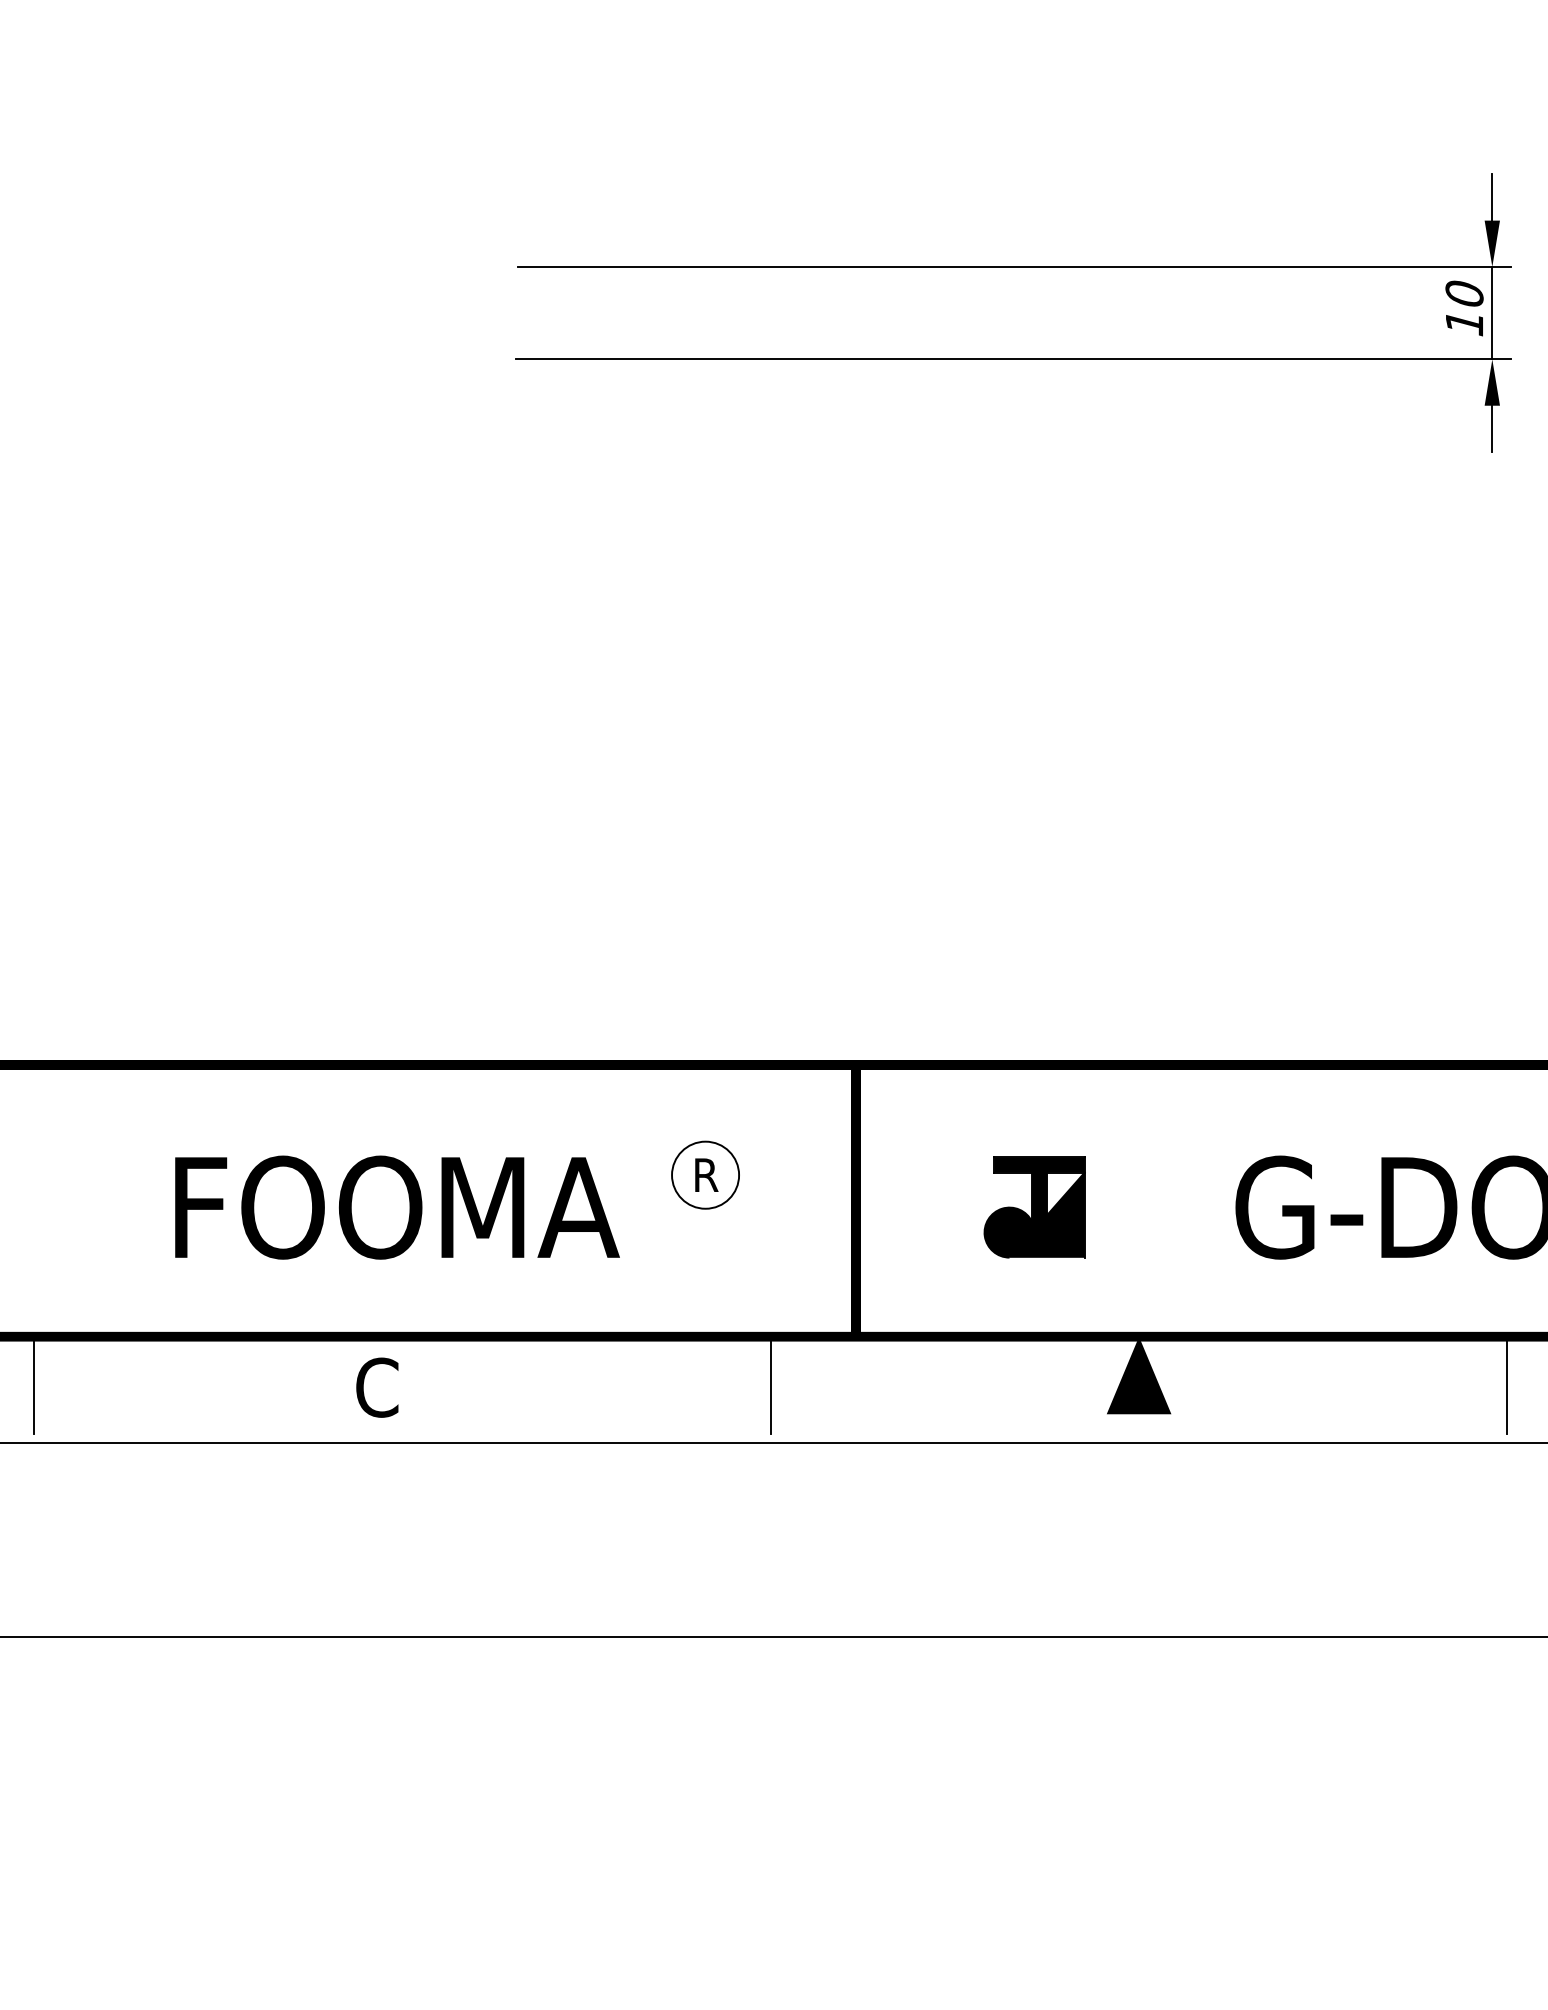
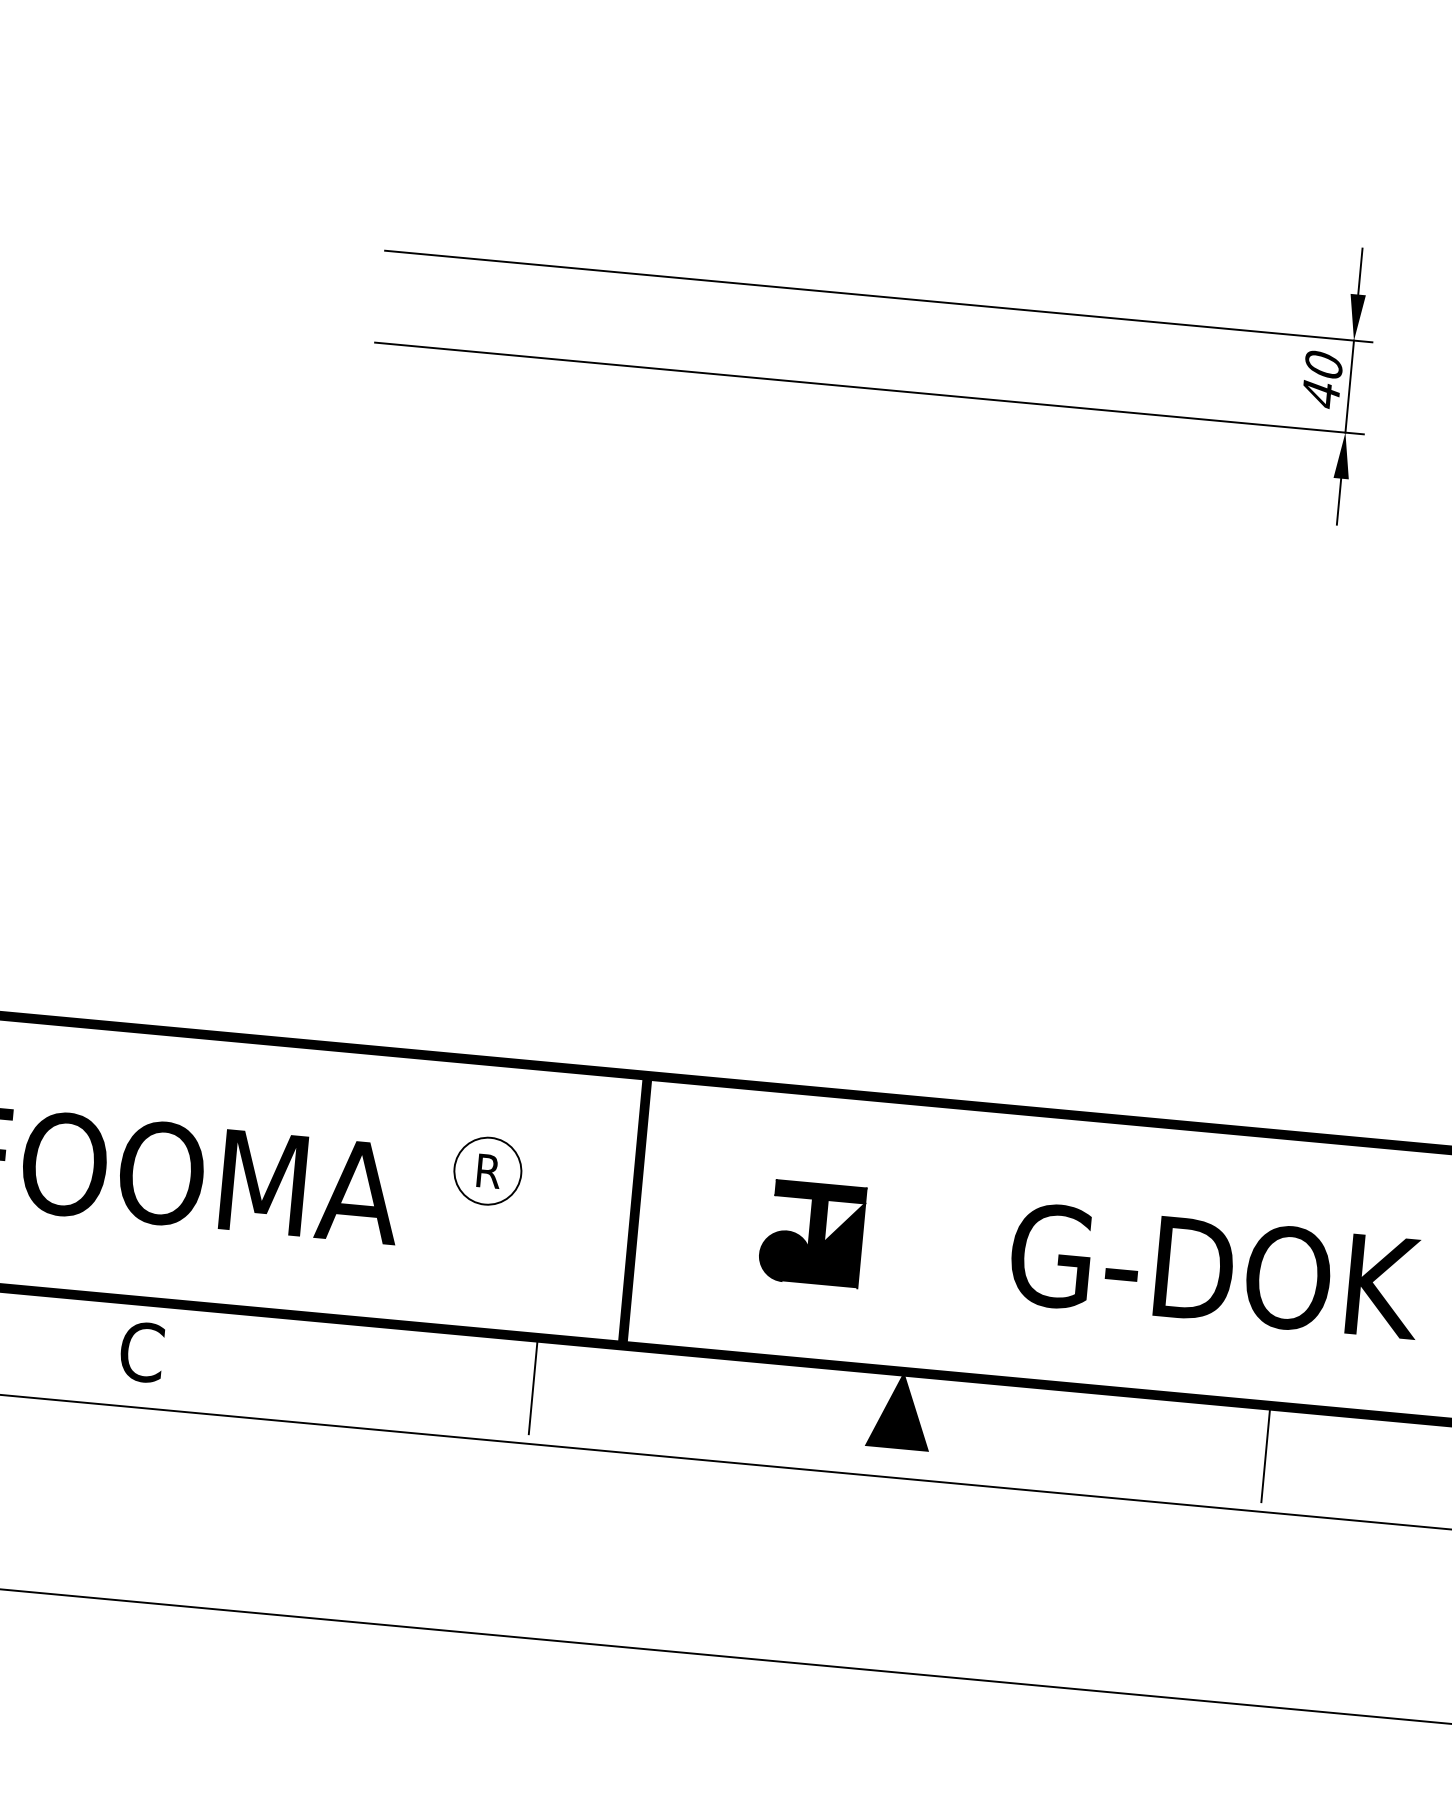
text: (1464, 323) -> (1321, 394), 10 -> 40

